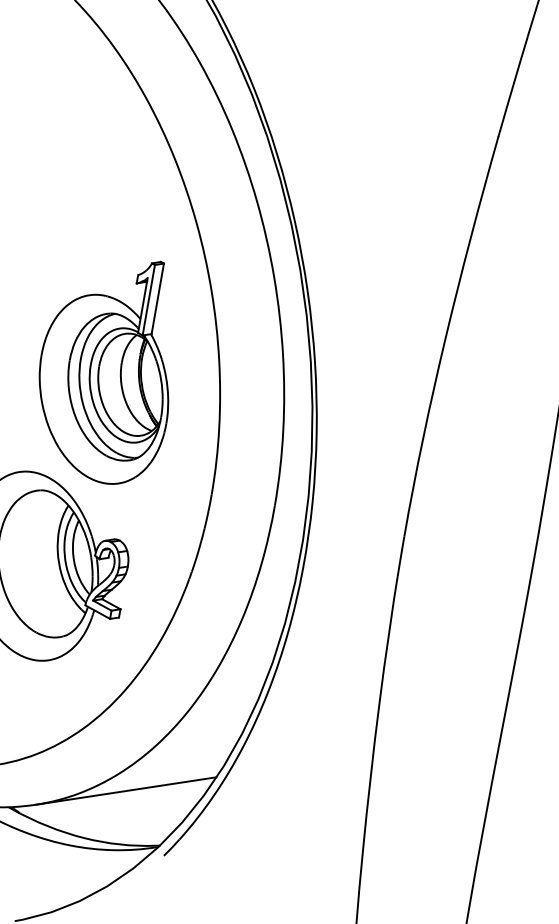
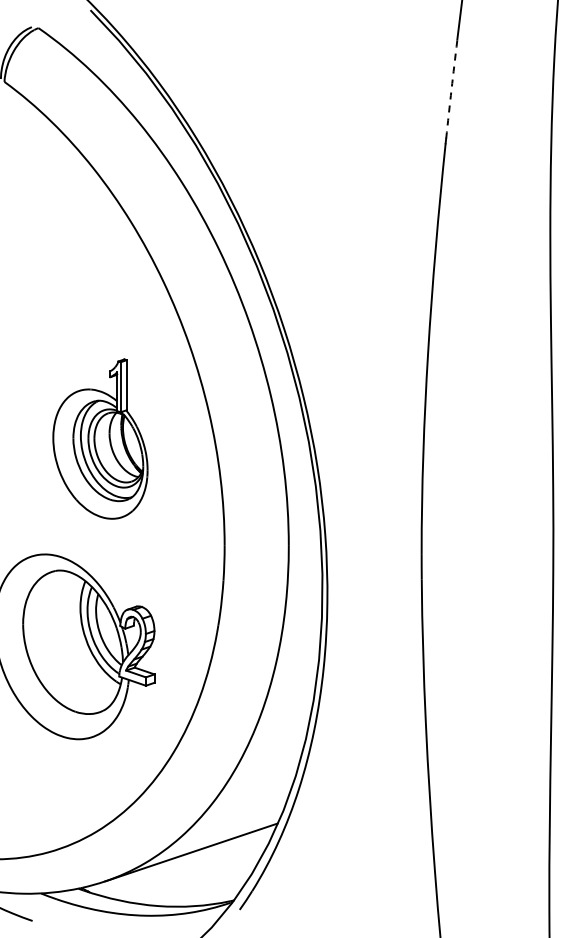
arc: (513, 84) -> (451, 89), solid -> dashed
part: (107, 367) -> (100, 438), size x0.7

